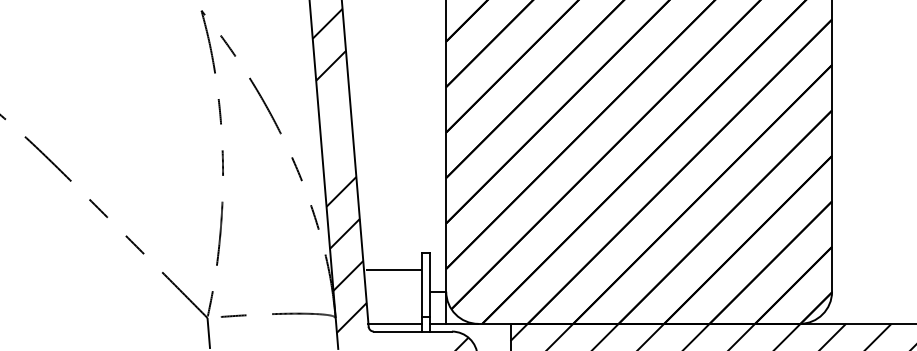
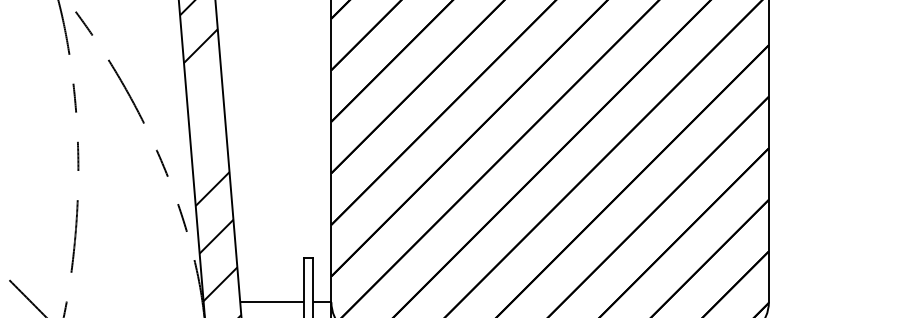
line: (393, 269) -> (271, 301), moved

